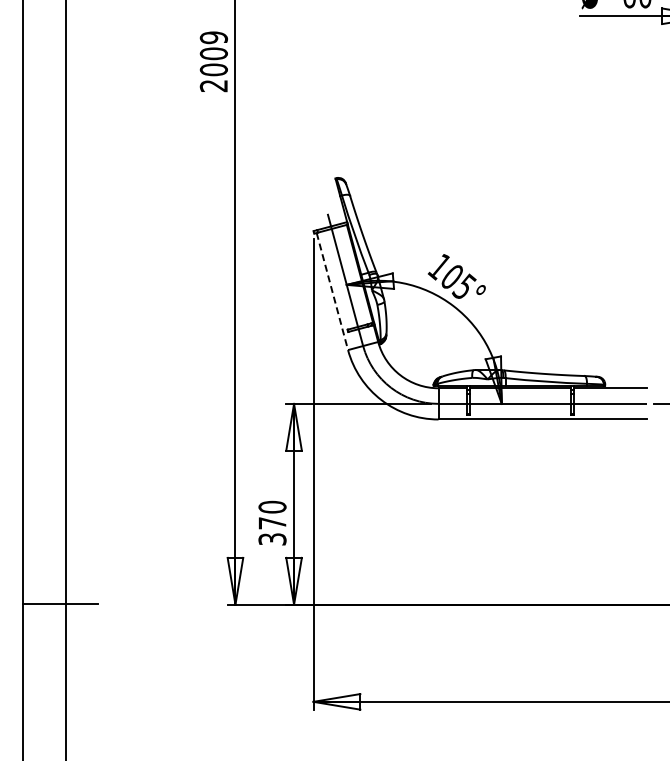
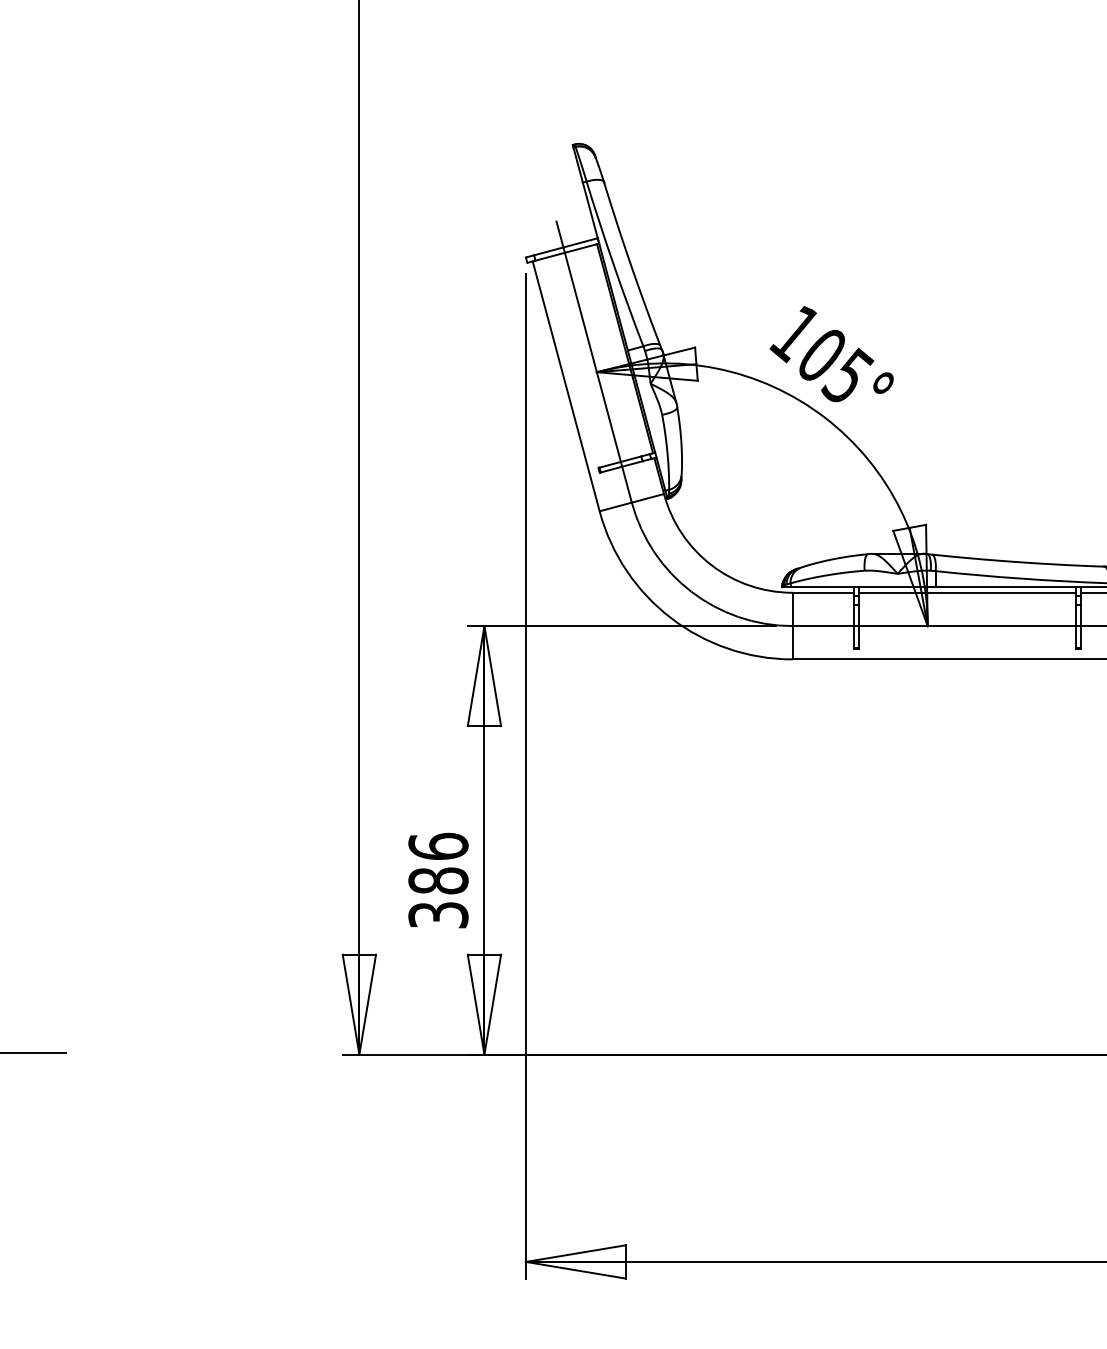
line: (332, 291) -> (566, 386), dashed -> solid
text: (272, 514) -> (438, 862), 370 -> 386

